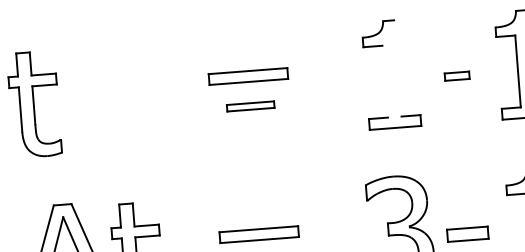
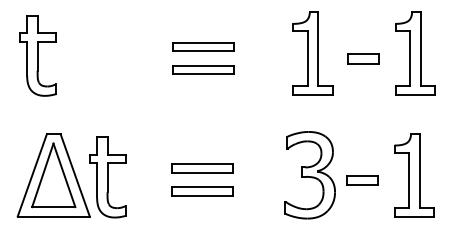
line: (398, 68) -> (318, 49), added
part: (457, 75) -> (363, 58), size x1.67
line: (384, 81) -> (307, 58), added
part: (250, 105) -> (203, 69), size x1.67

